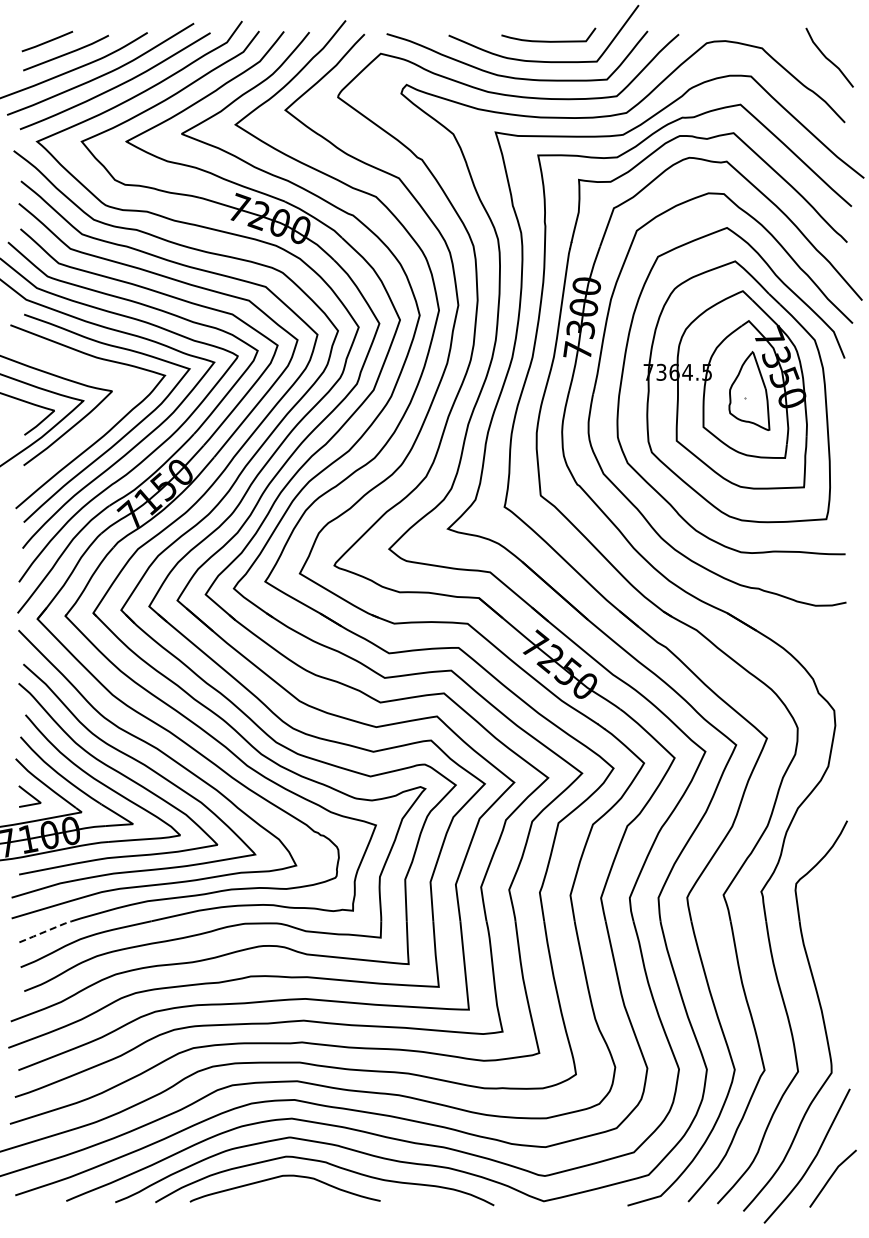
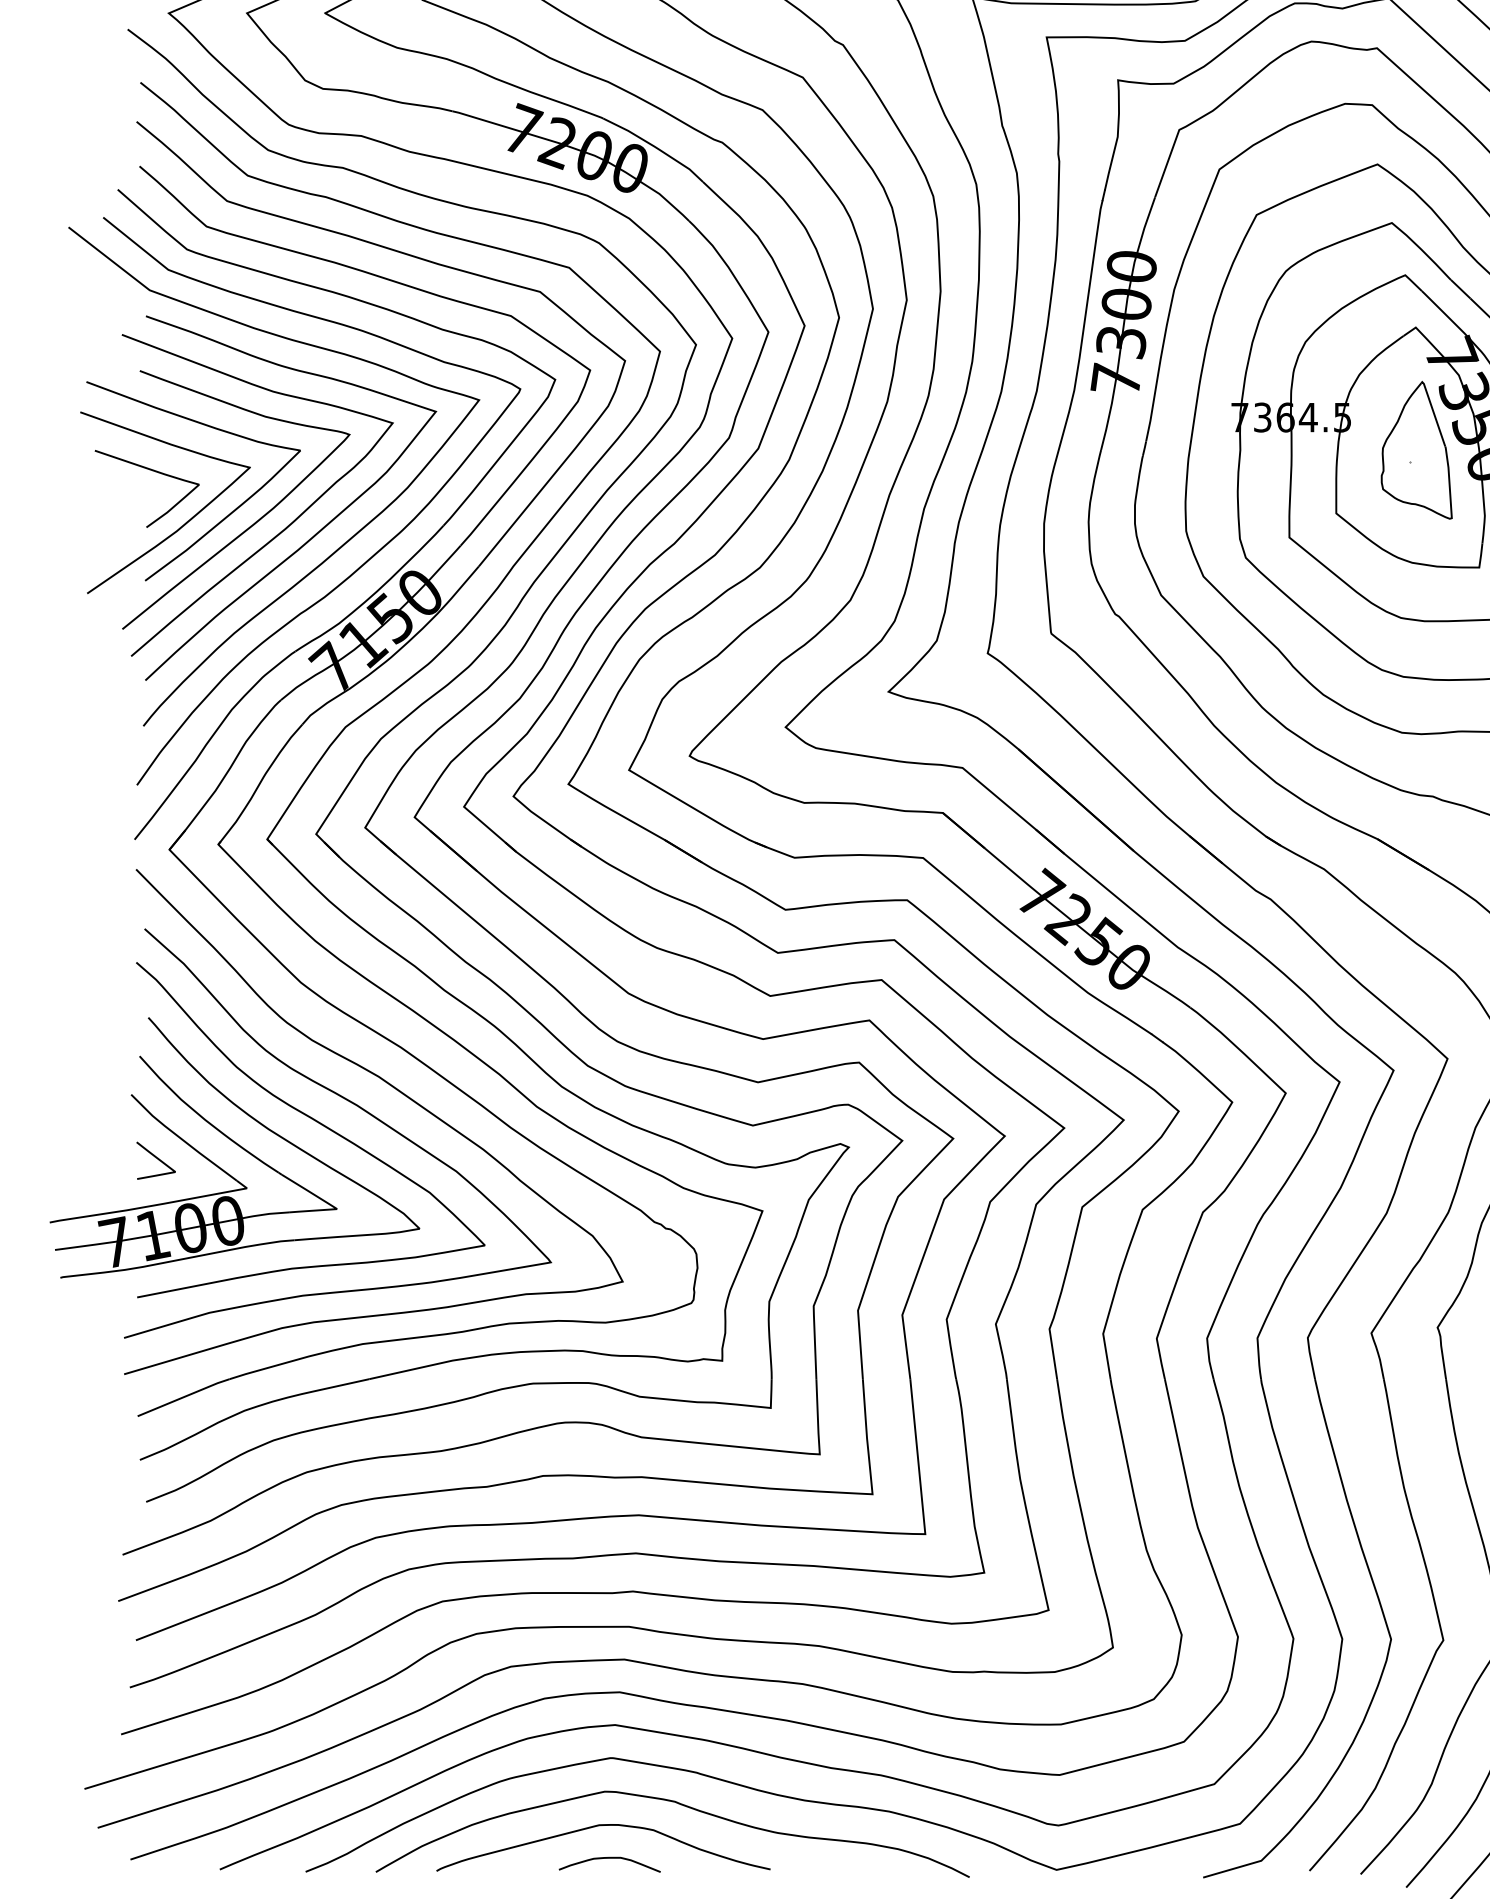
curve: (83, 433) -> (249, 524), added
line: (46, 931) -> (185, 1397), dashed -> solid
curve: (288, 1195) -> (609, 1859), added

